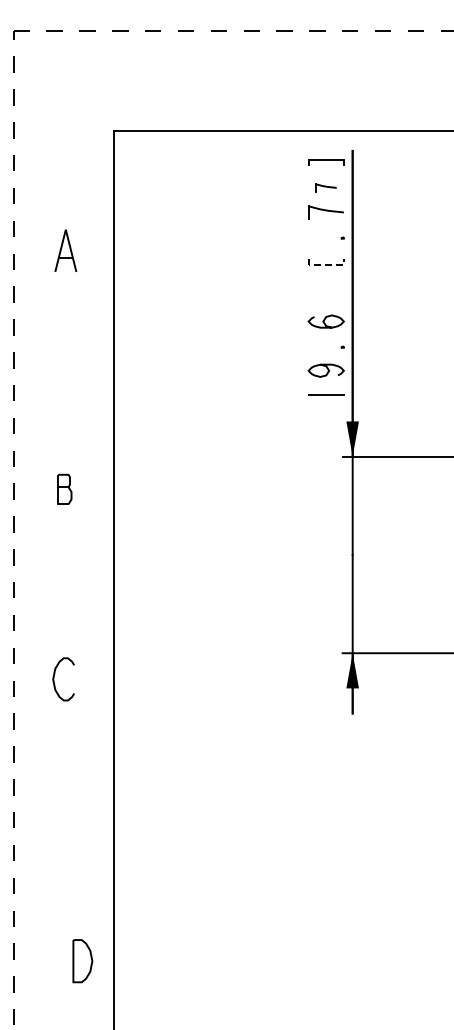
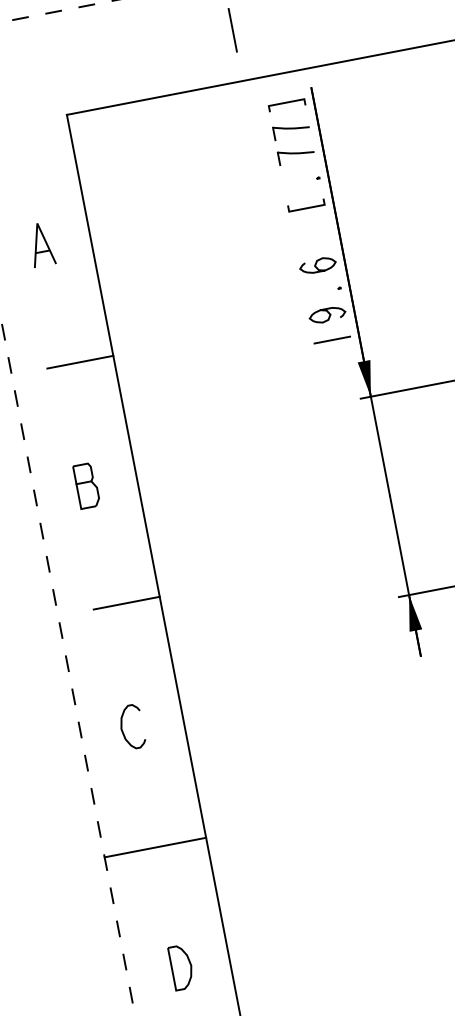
line: (288, 81) -> (233, 30), added
part: (325, 187) -> (291, 130), size x1.67
line: (326, 264) -> (307, 207), dashed -> solid
line: (81, 370) -> (80, 362), added
part: (64, 489) -> (86, 485), size x1.43
line: (81, 609) -> (126, 603), added
curve: (54, 679) -> (122, 729), moved
line: (63, 847) -> (155, 847), added
part: (82, 961) -> (181, 967), moved

